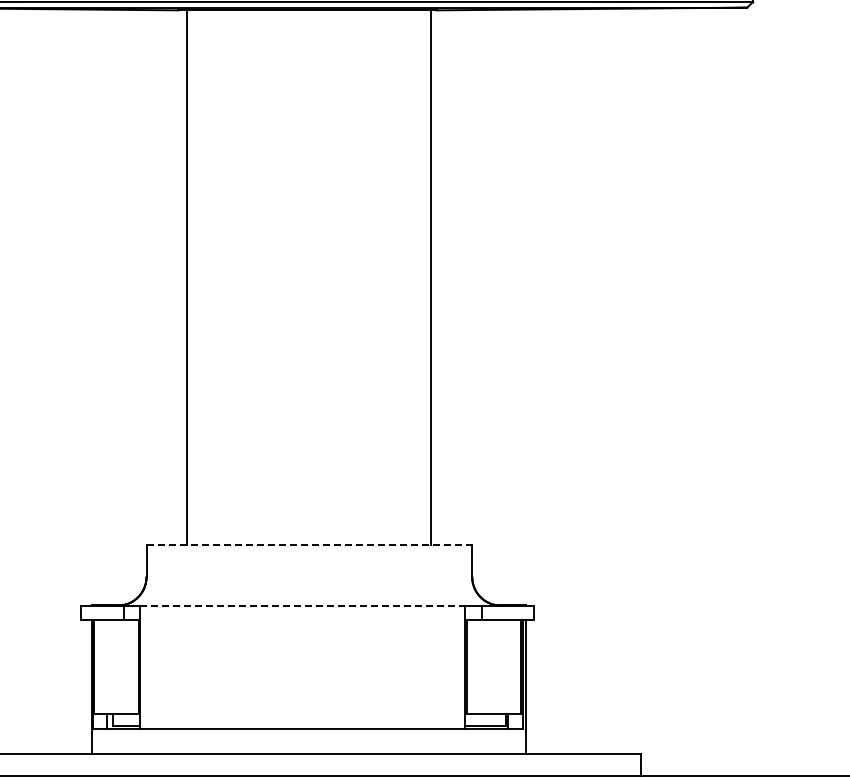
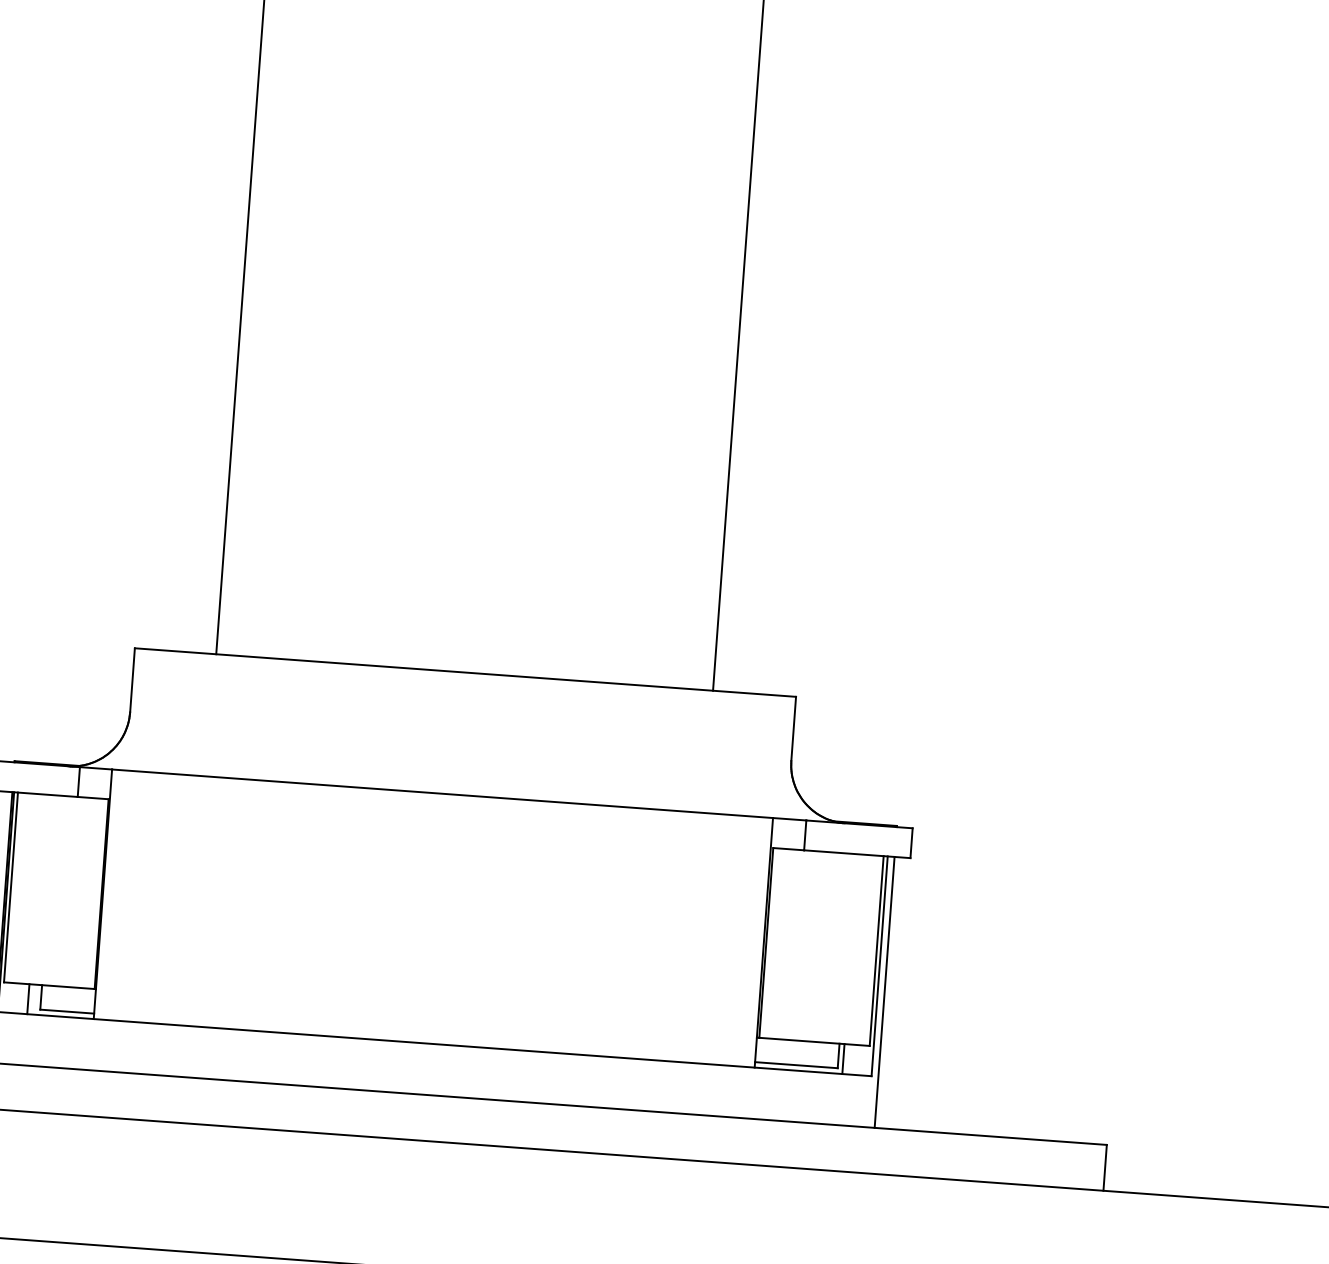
line: (309, 545) -> (465, 672), dashed -> solid
line: (302, 605) -> (442, 793), dashed -> solid

